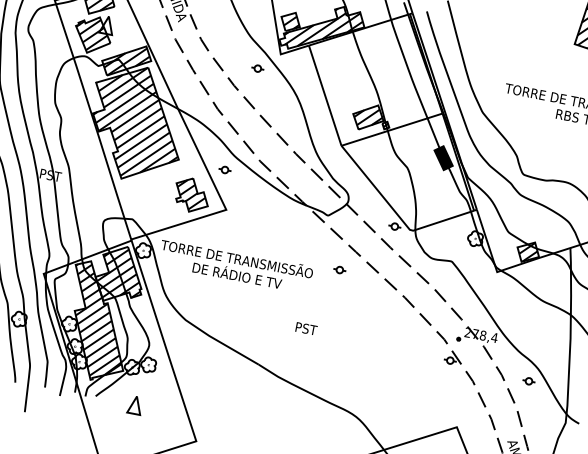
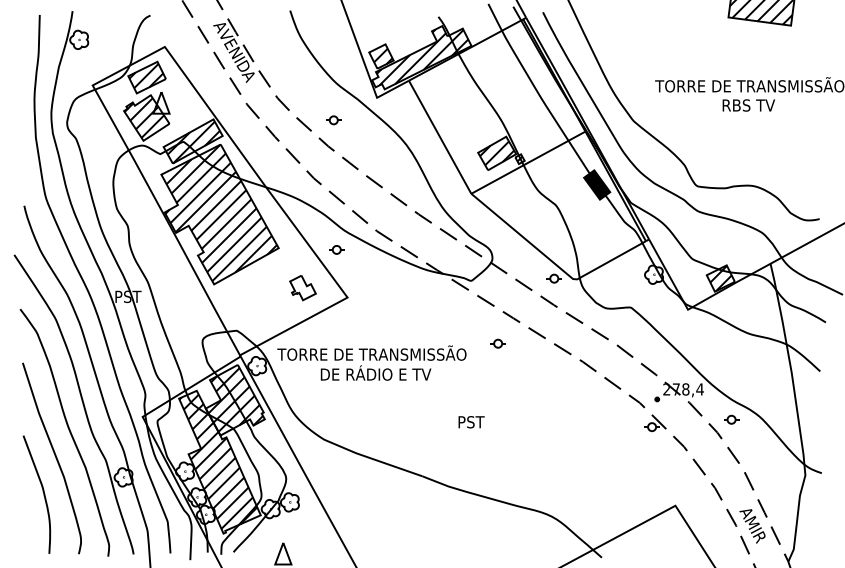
part: (257, 68) -> (333, 120), moved
part: (191, 194) -> (302, 287), size x0.6
part: (528, 381) -> (731, 419), moved

